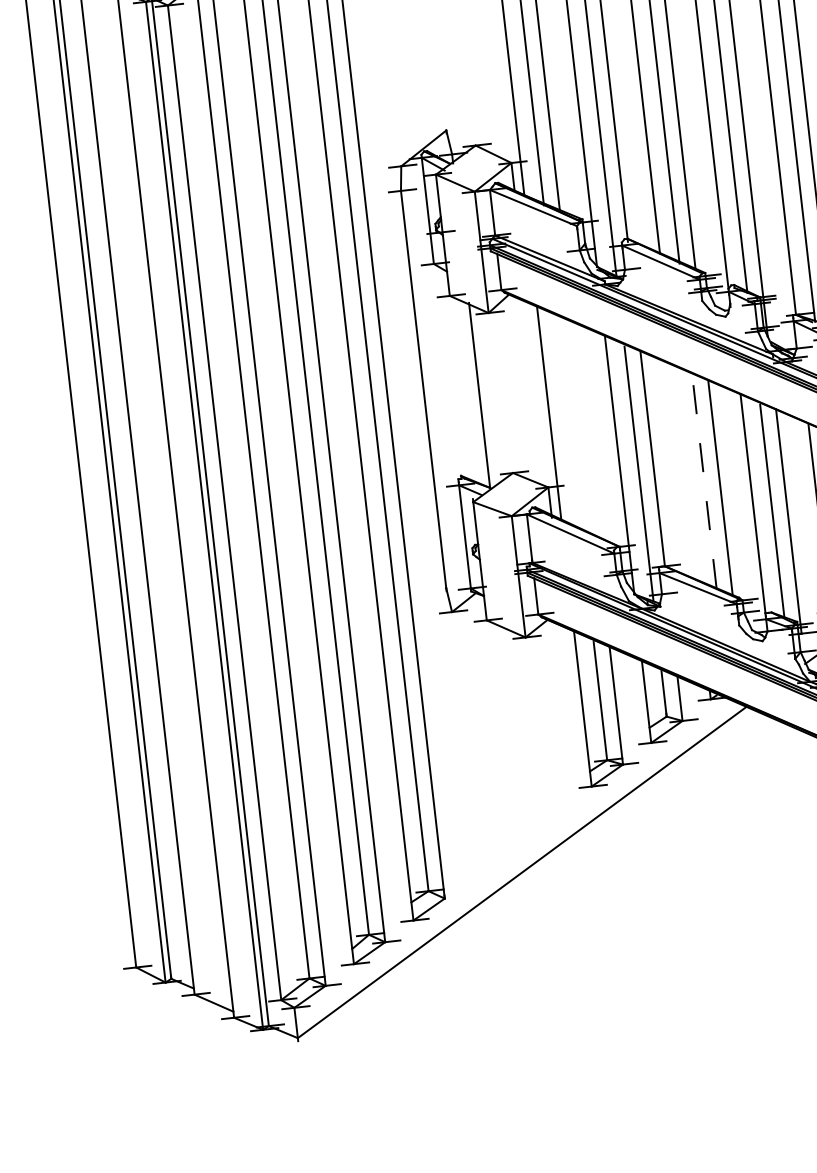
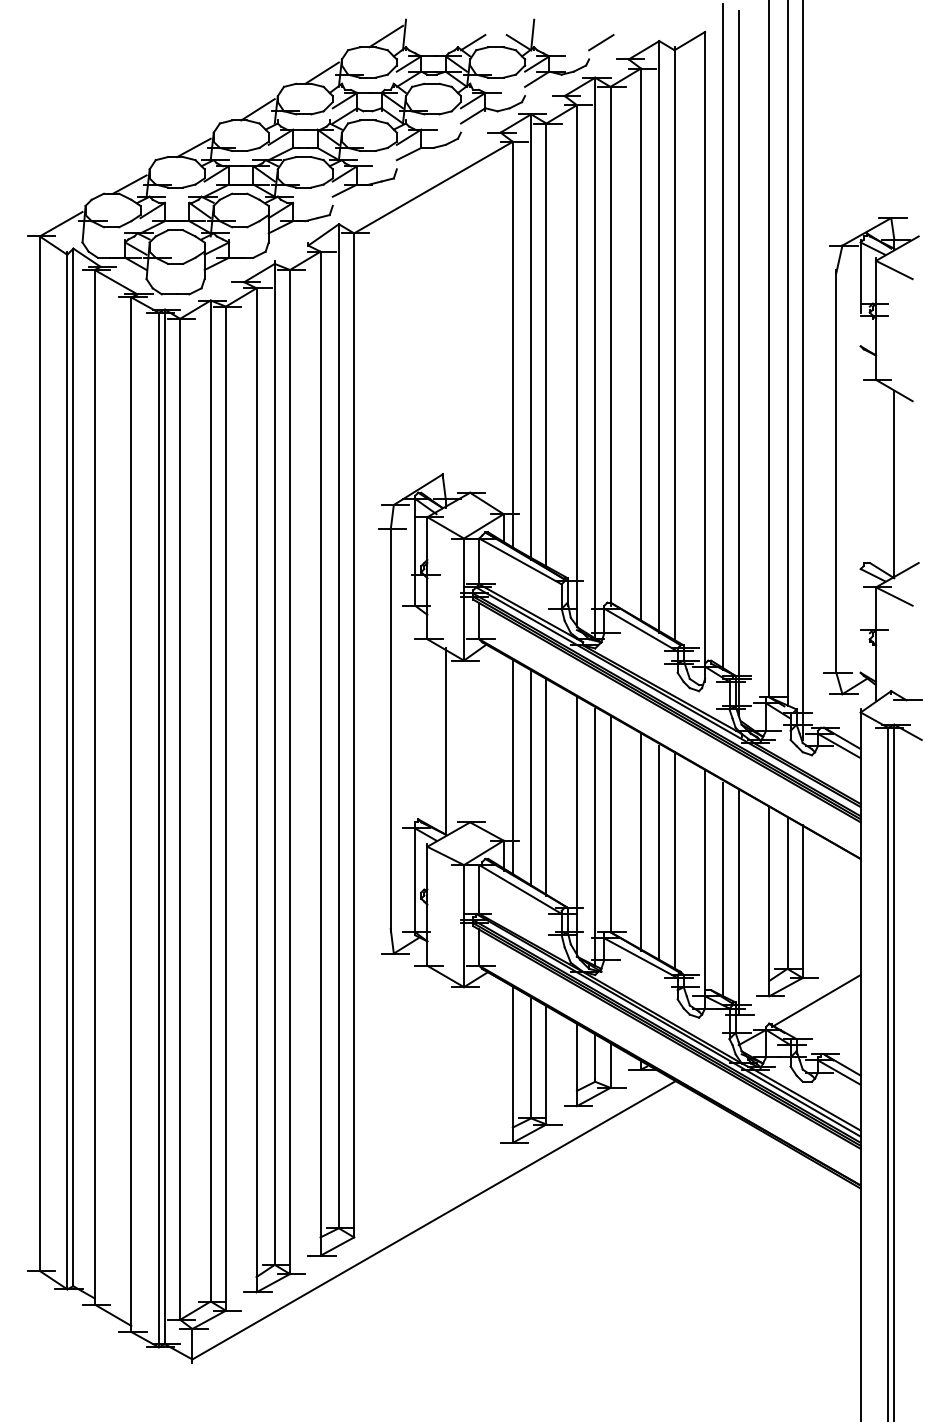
line: (568, 421) -> (531, 777), added
line: (584, 428) -> (546, 786), added
line: (685, 472) -> (641, 841), added
line: (704, 481) -> (659, 852), dashed -> solid

